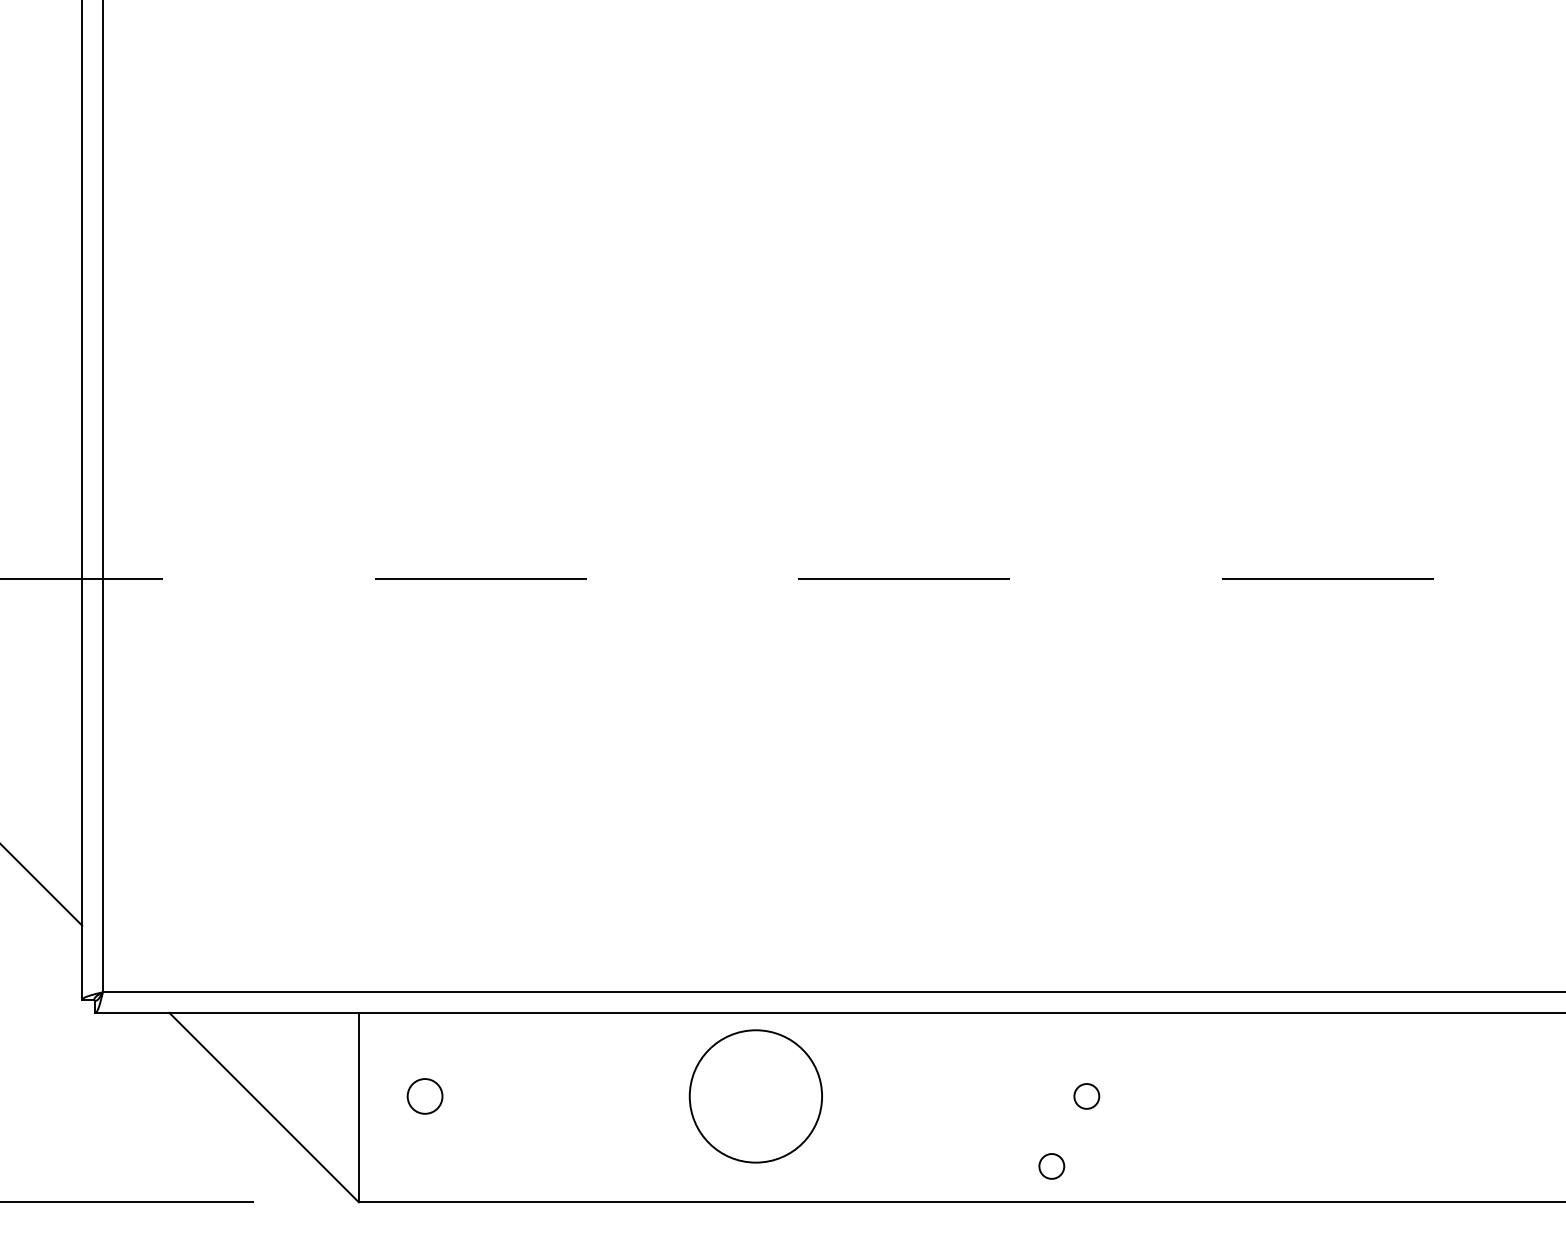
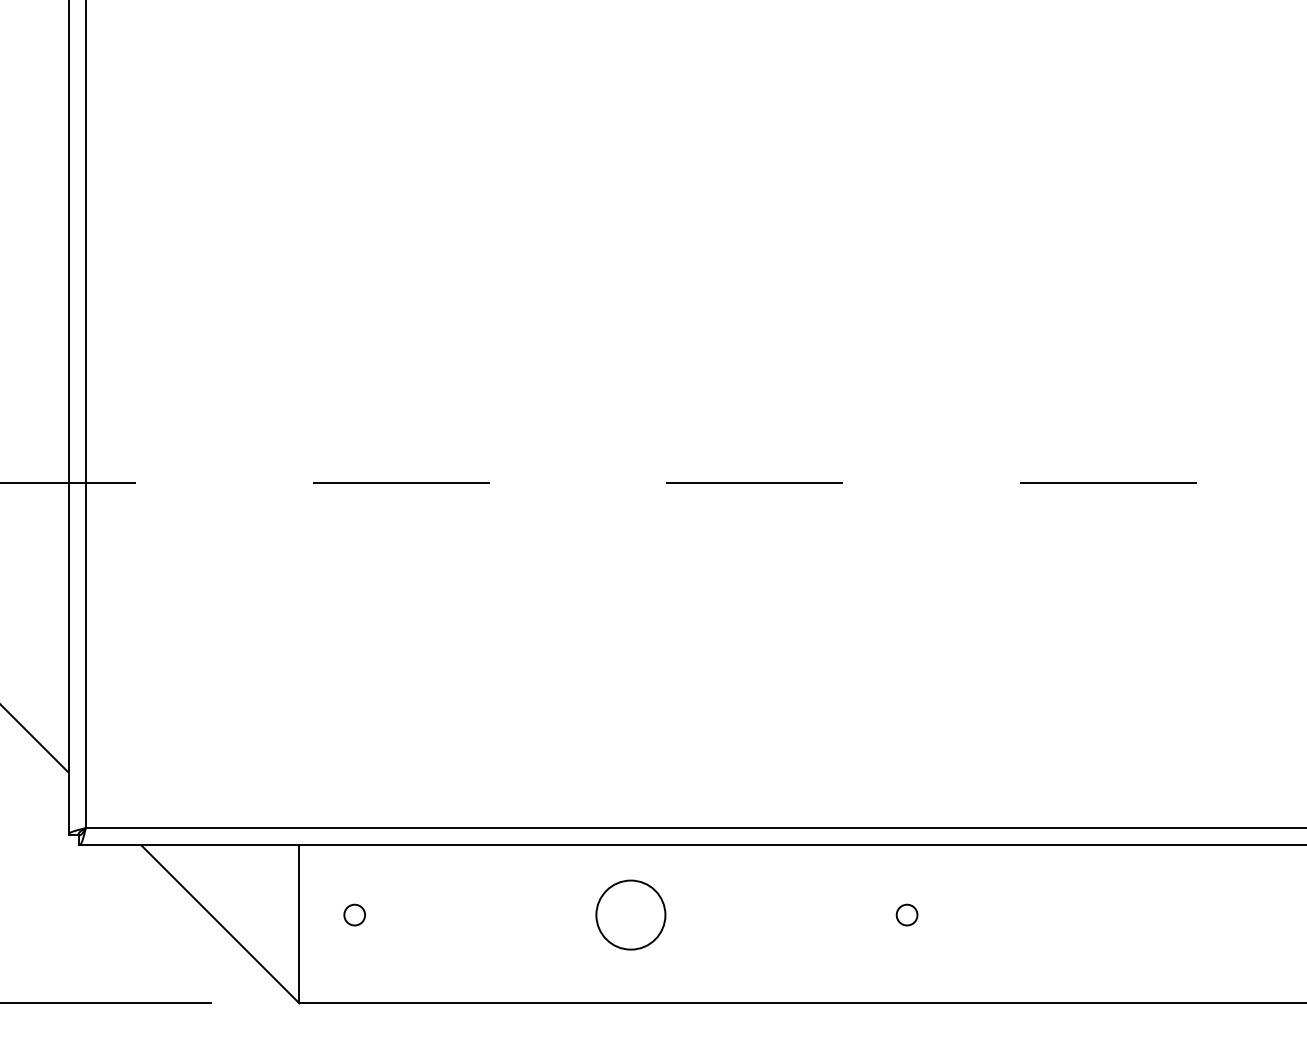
circle: (424, 1096) -> (354, 915), size x0.71
circle: (755, 1096) -> (630, 915), size x0.62
circle: (1051, 1166) -> (877, 973), removed

